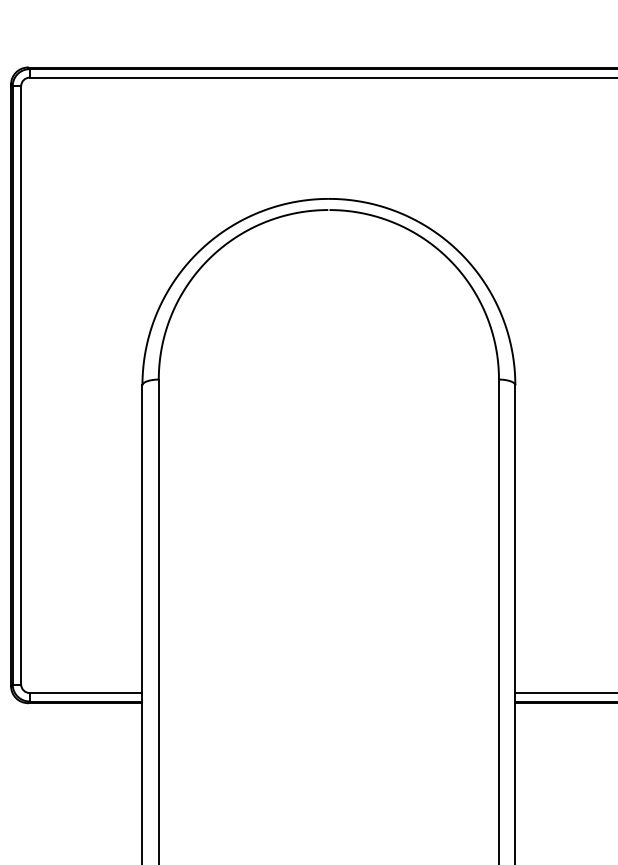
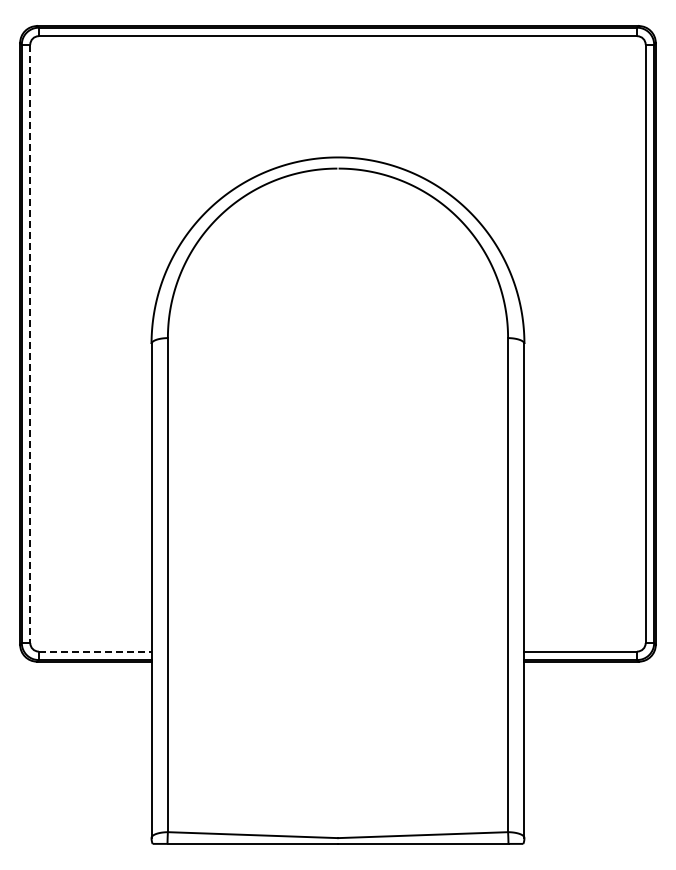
line: (21, 385) -> (30, 344), solid -> dashed
line: (86, 692) -> (95, 651), solid -> dashed

